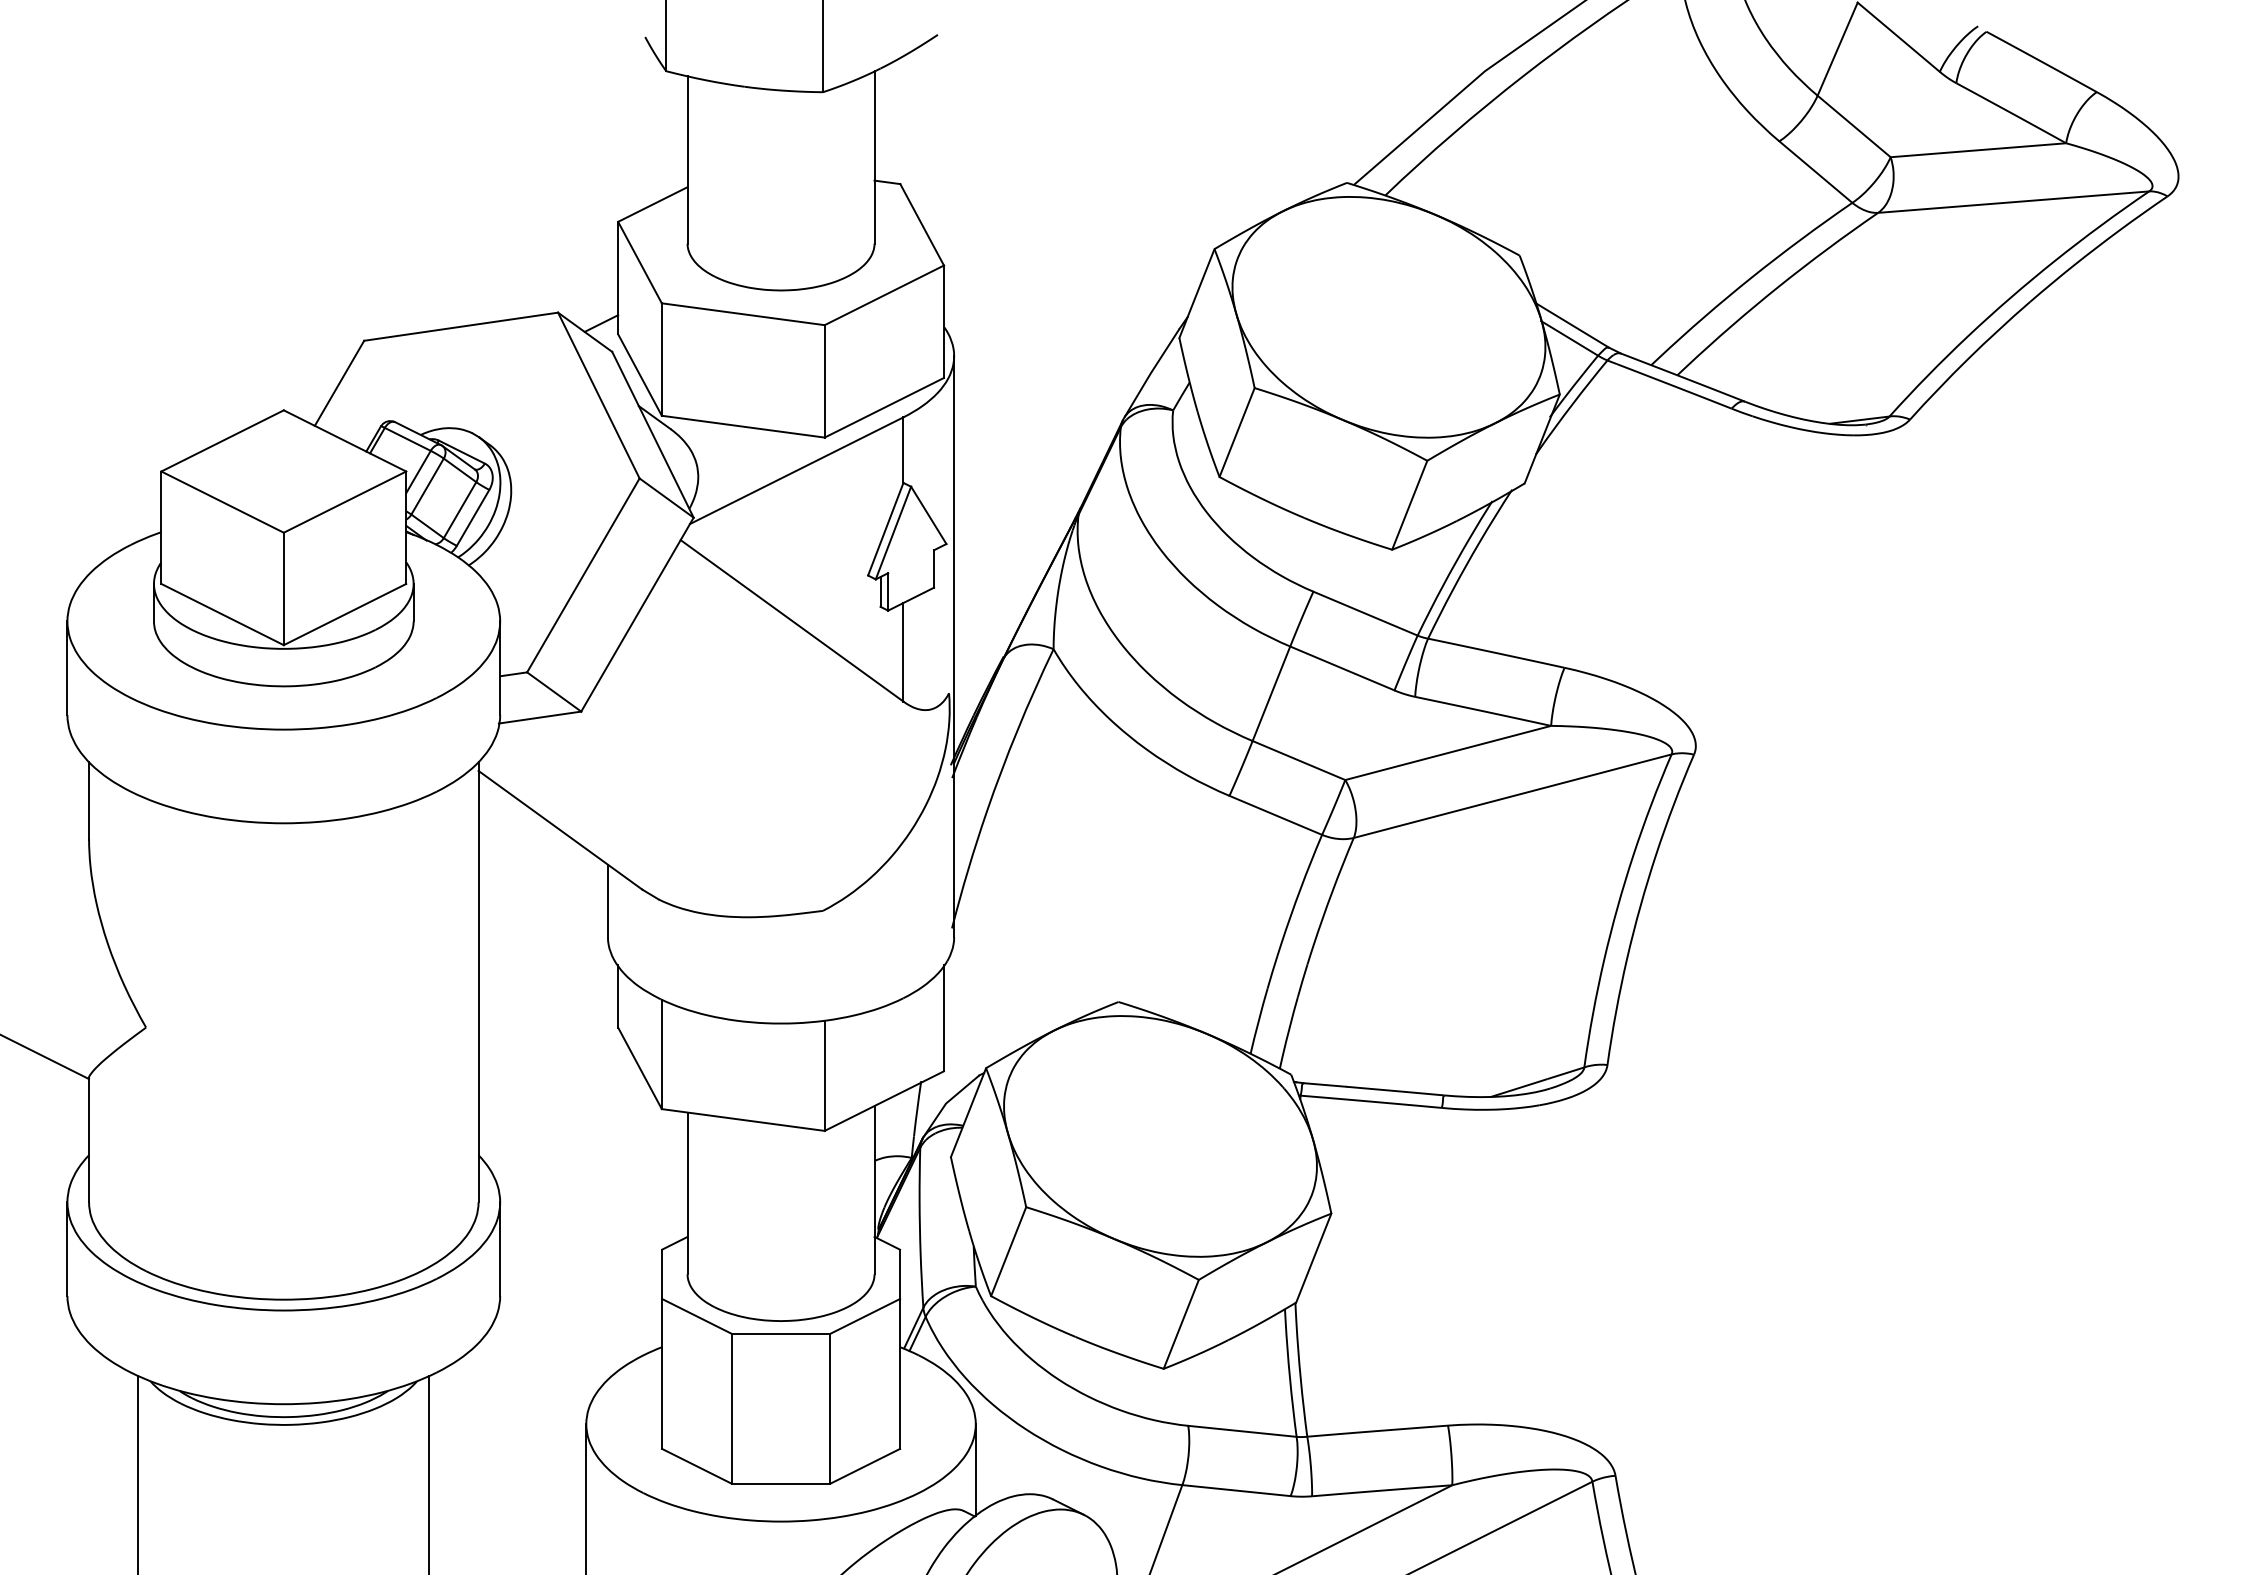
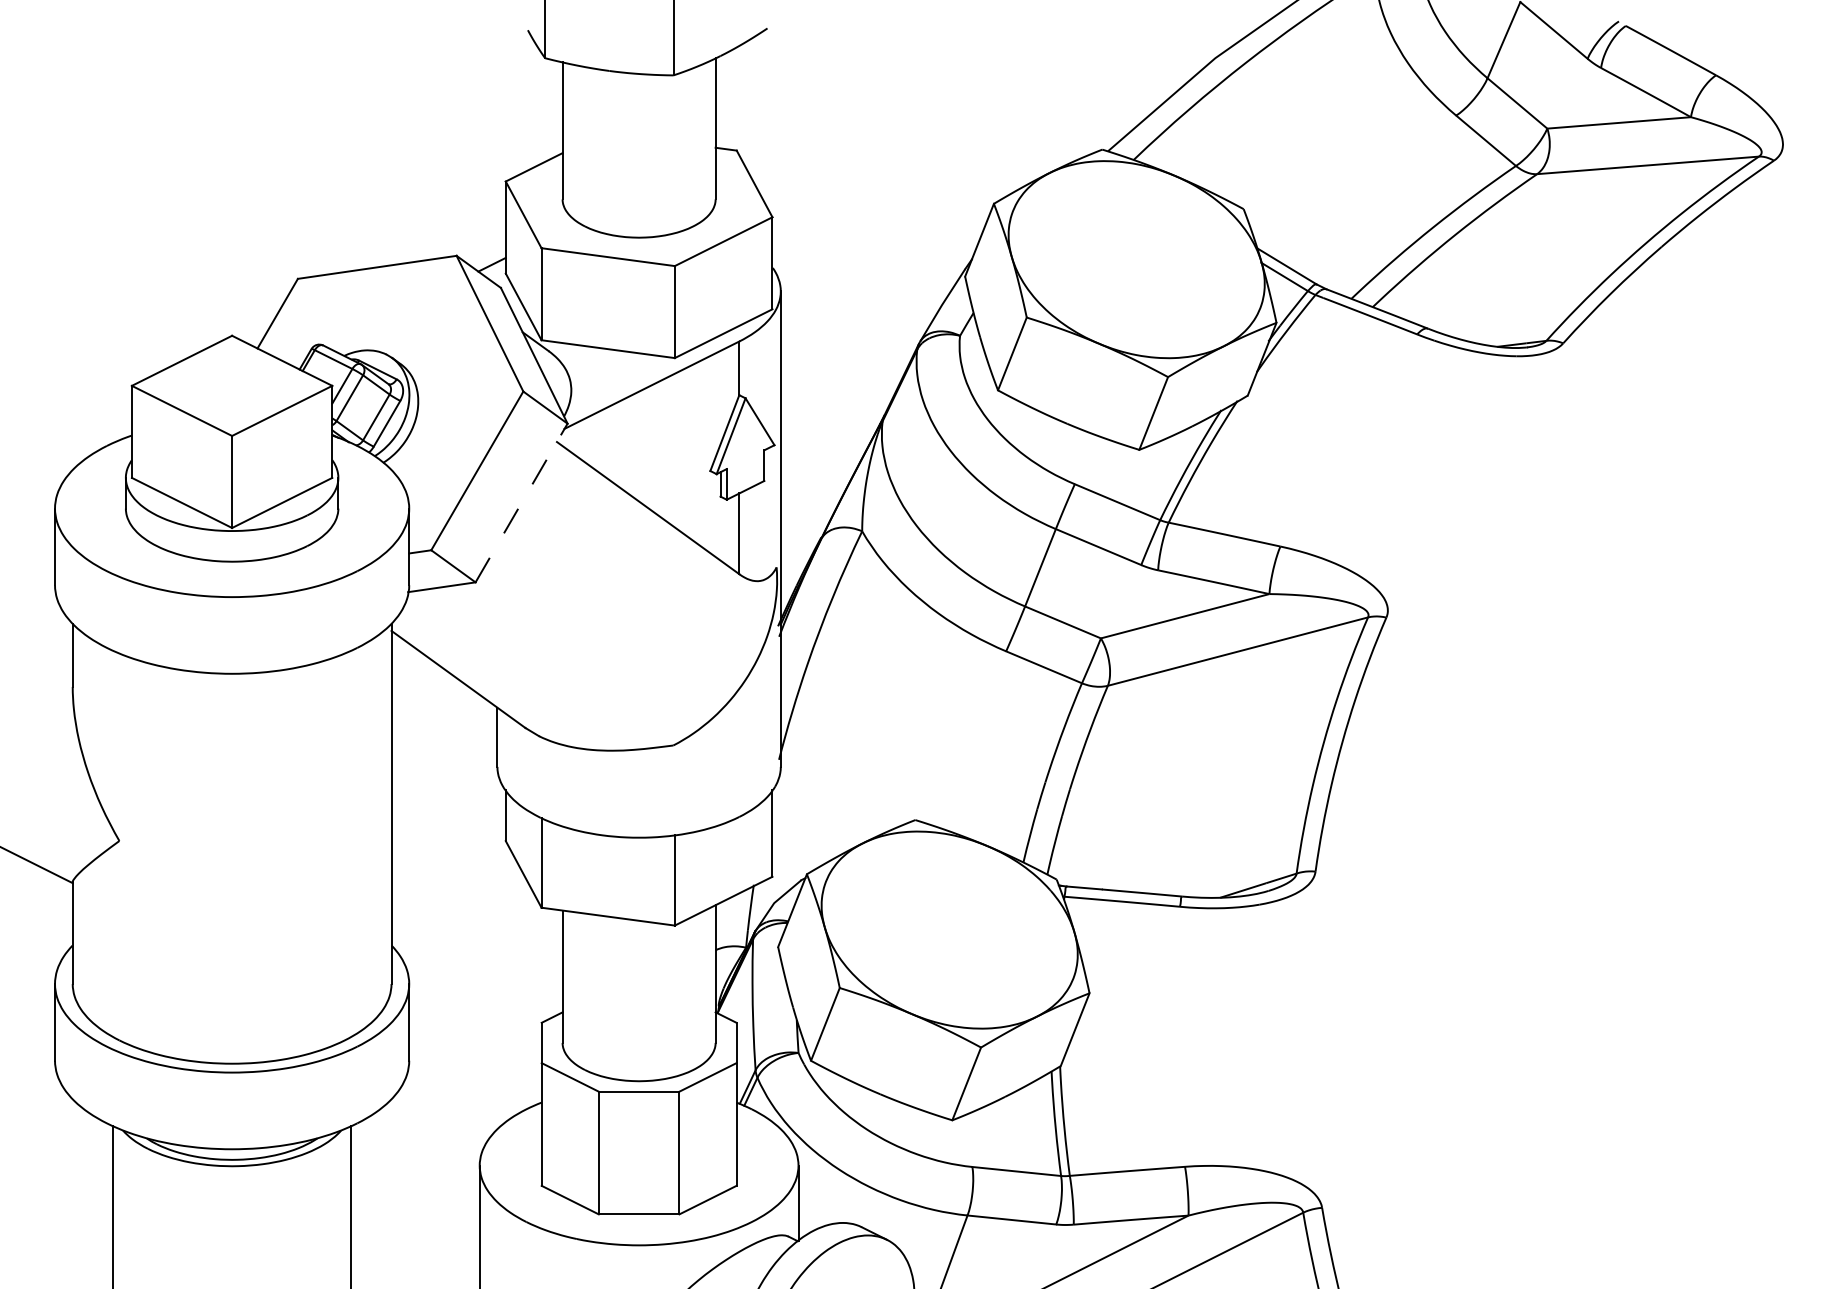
line: (637, 614) -> (521, 502), solid -> dashed

